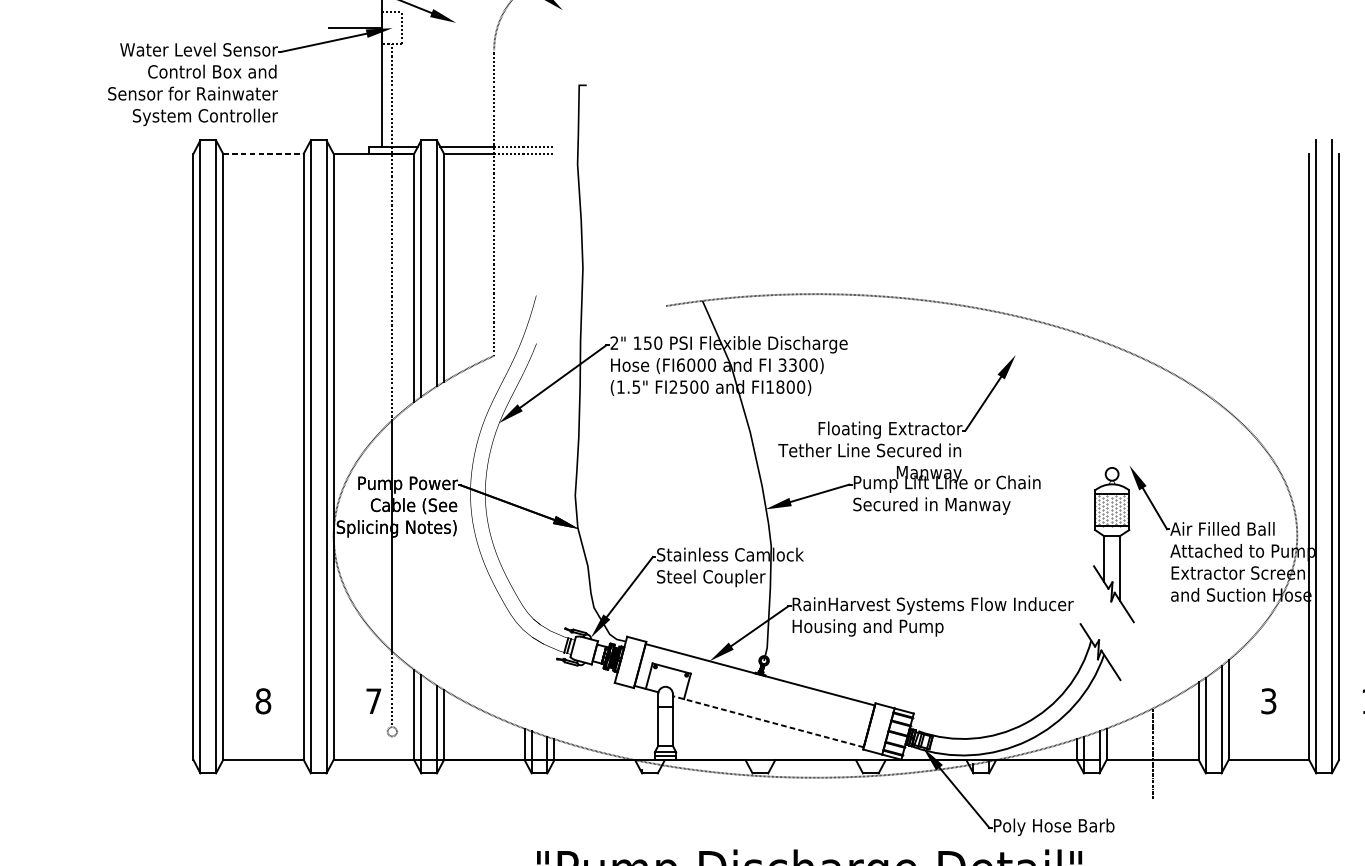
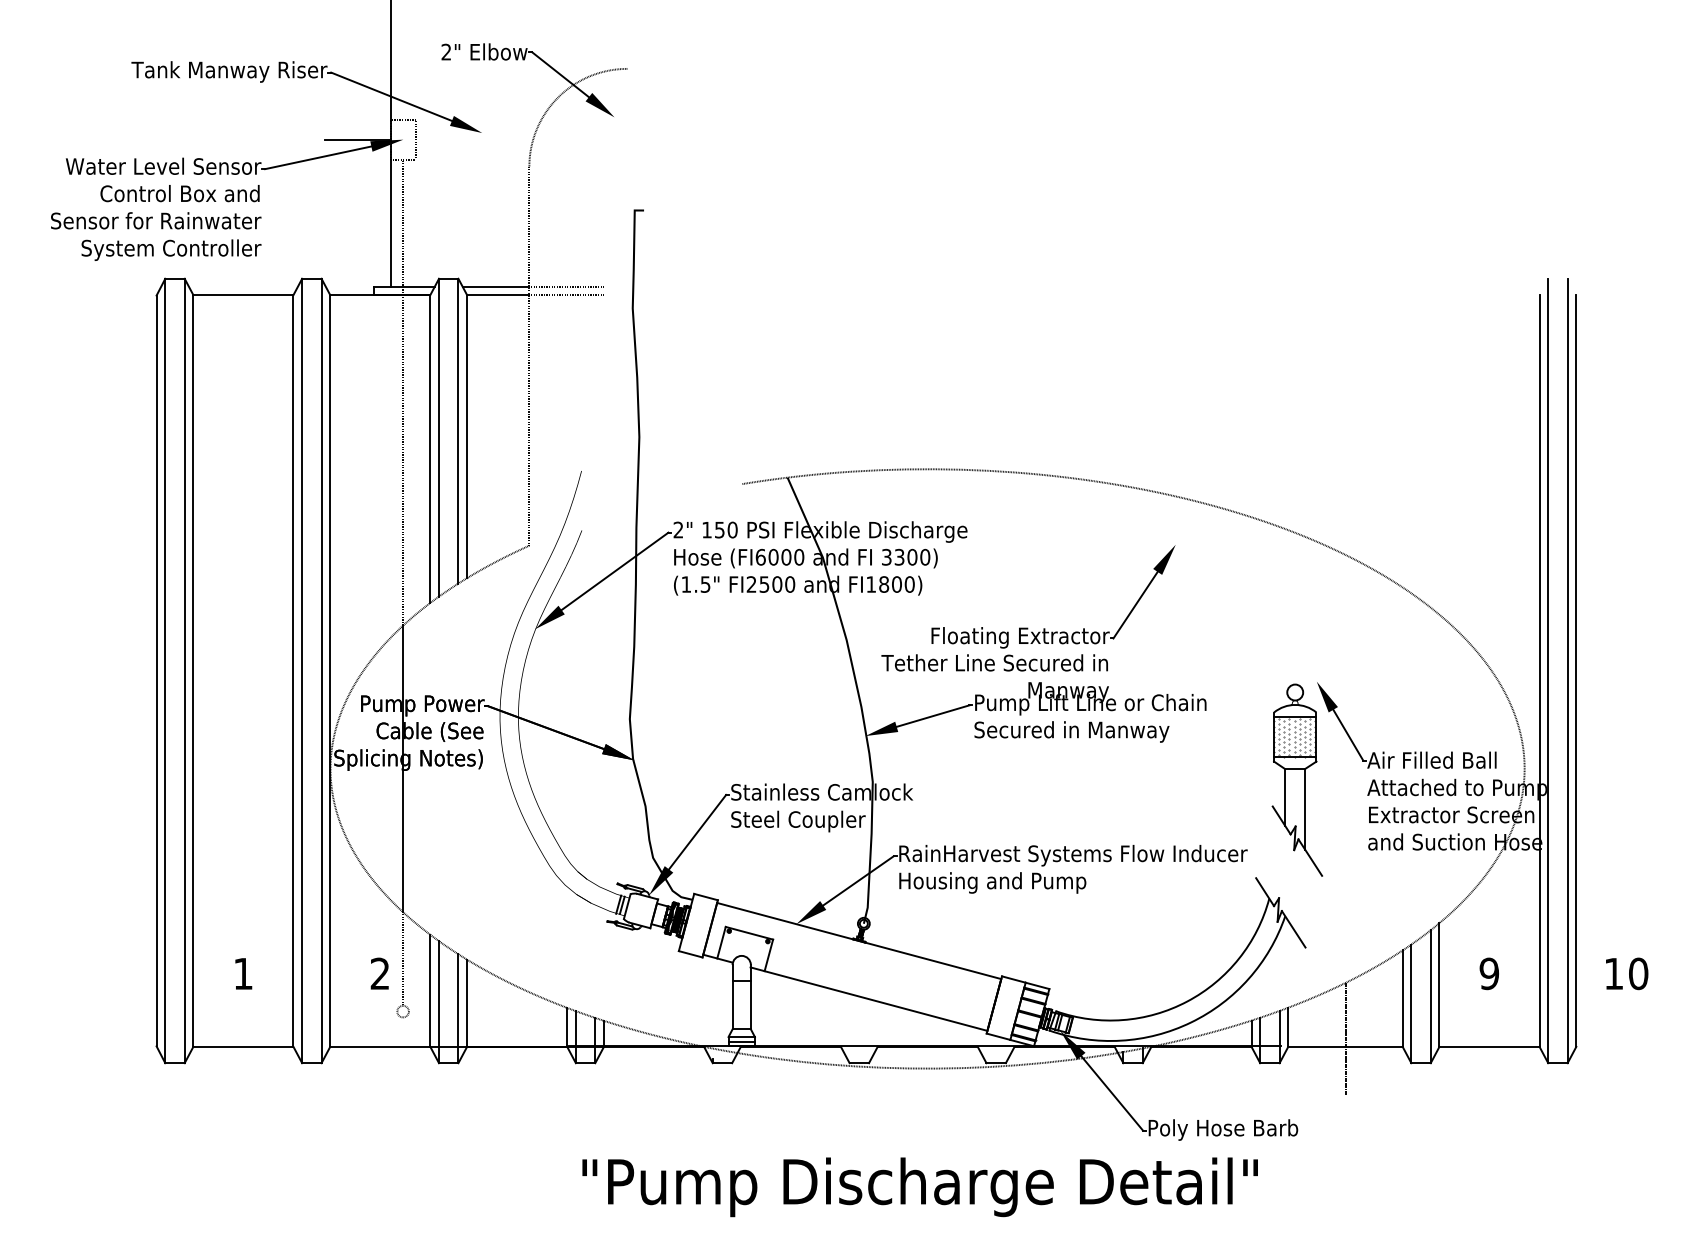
line: (263, 153) -> (243, 295), dashed -> solid
text: (263, 701) -> (243, 973), 8 -> 1
text: (373, 701) -> (379, 973), 7 -> 2
text: (1268, 701) -> (1489, 973), 3 -> 9
line: (768, 721) -> (869, 999), dashed -> solid

